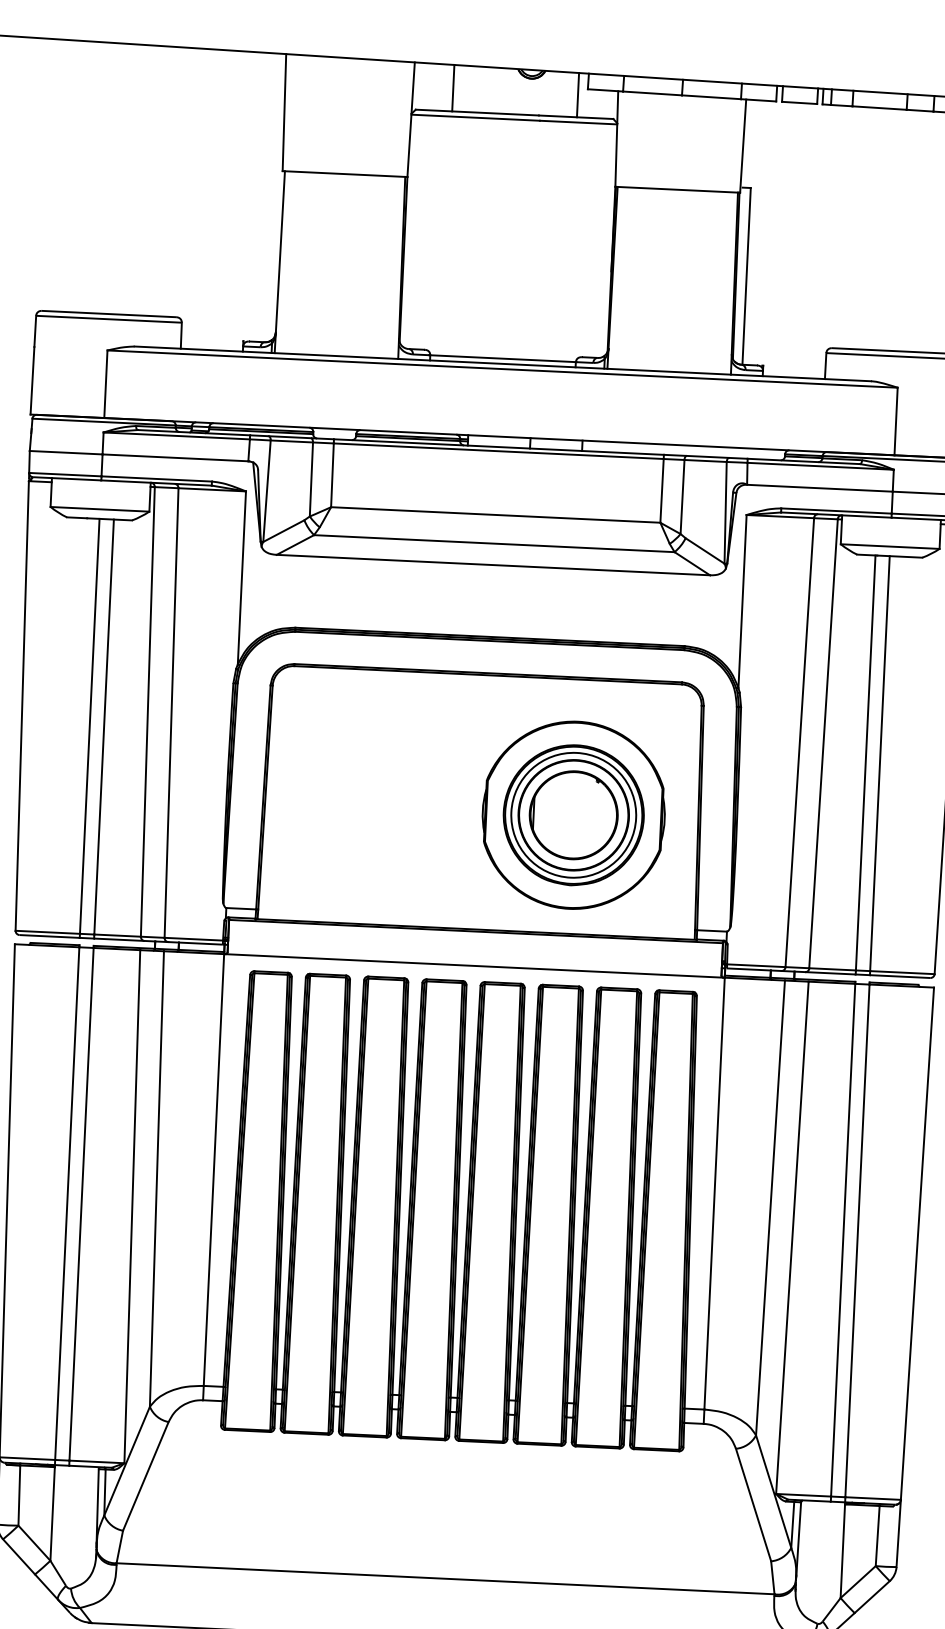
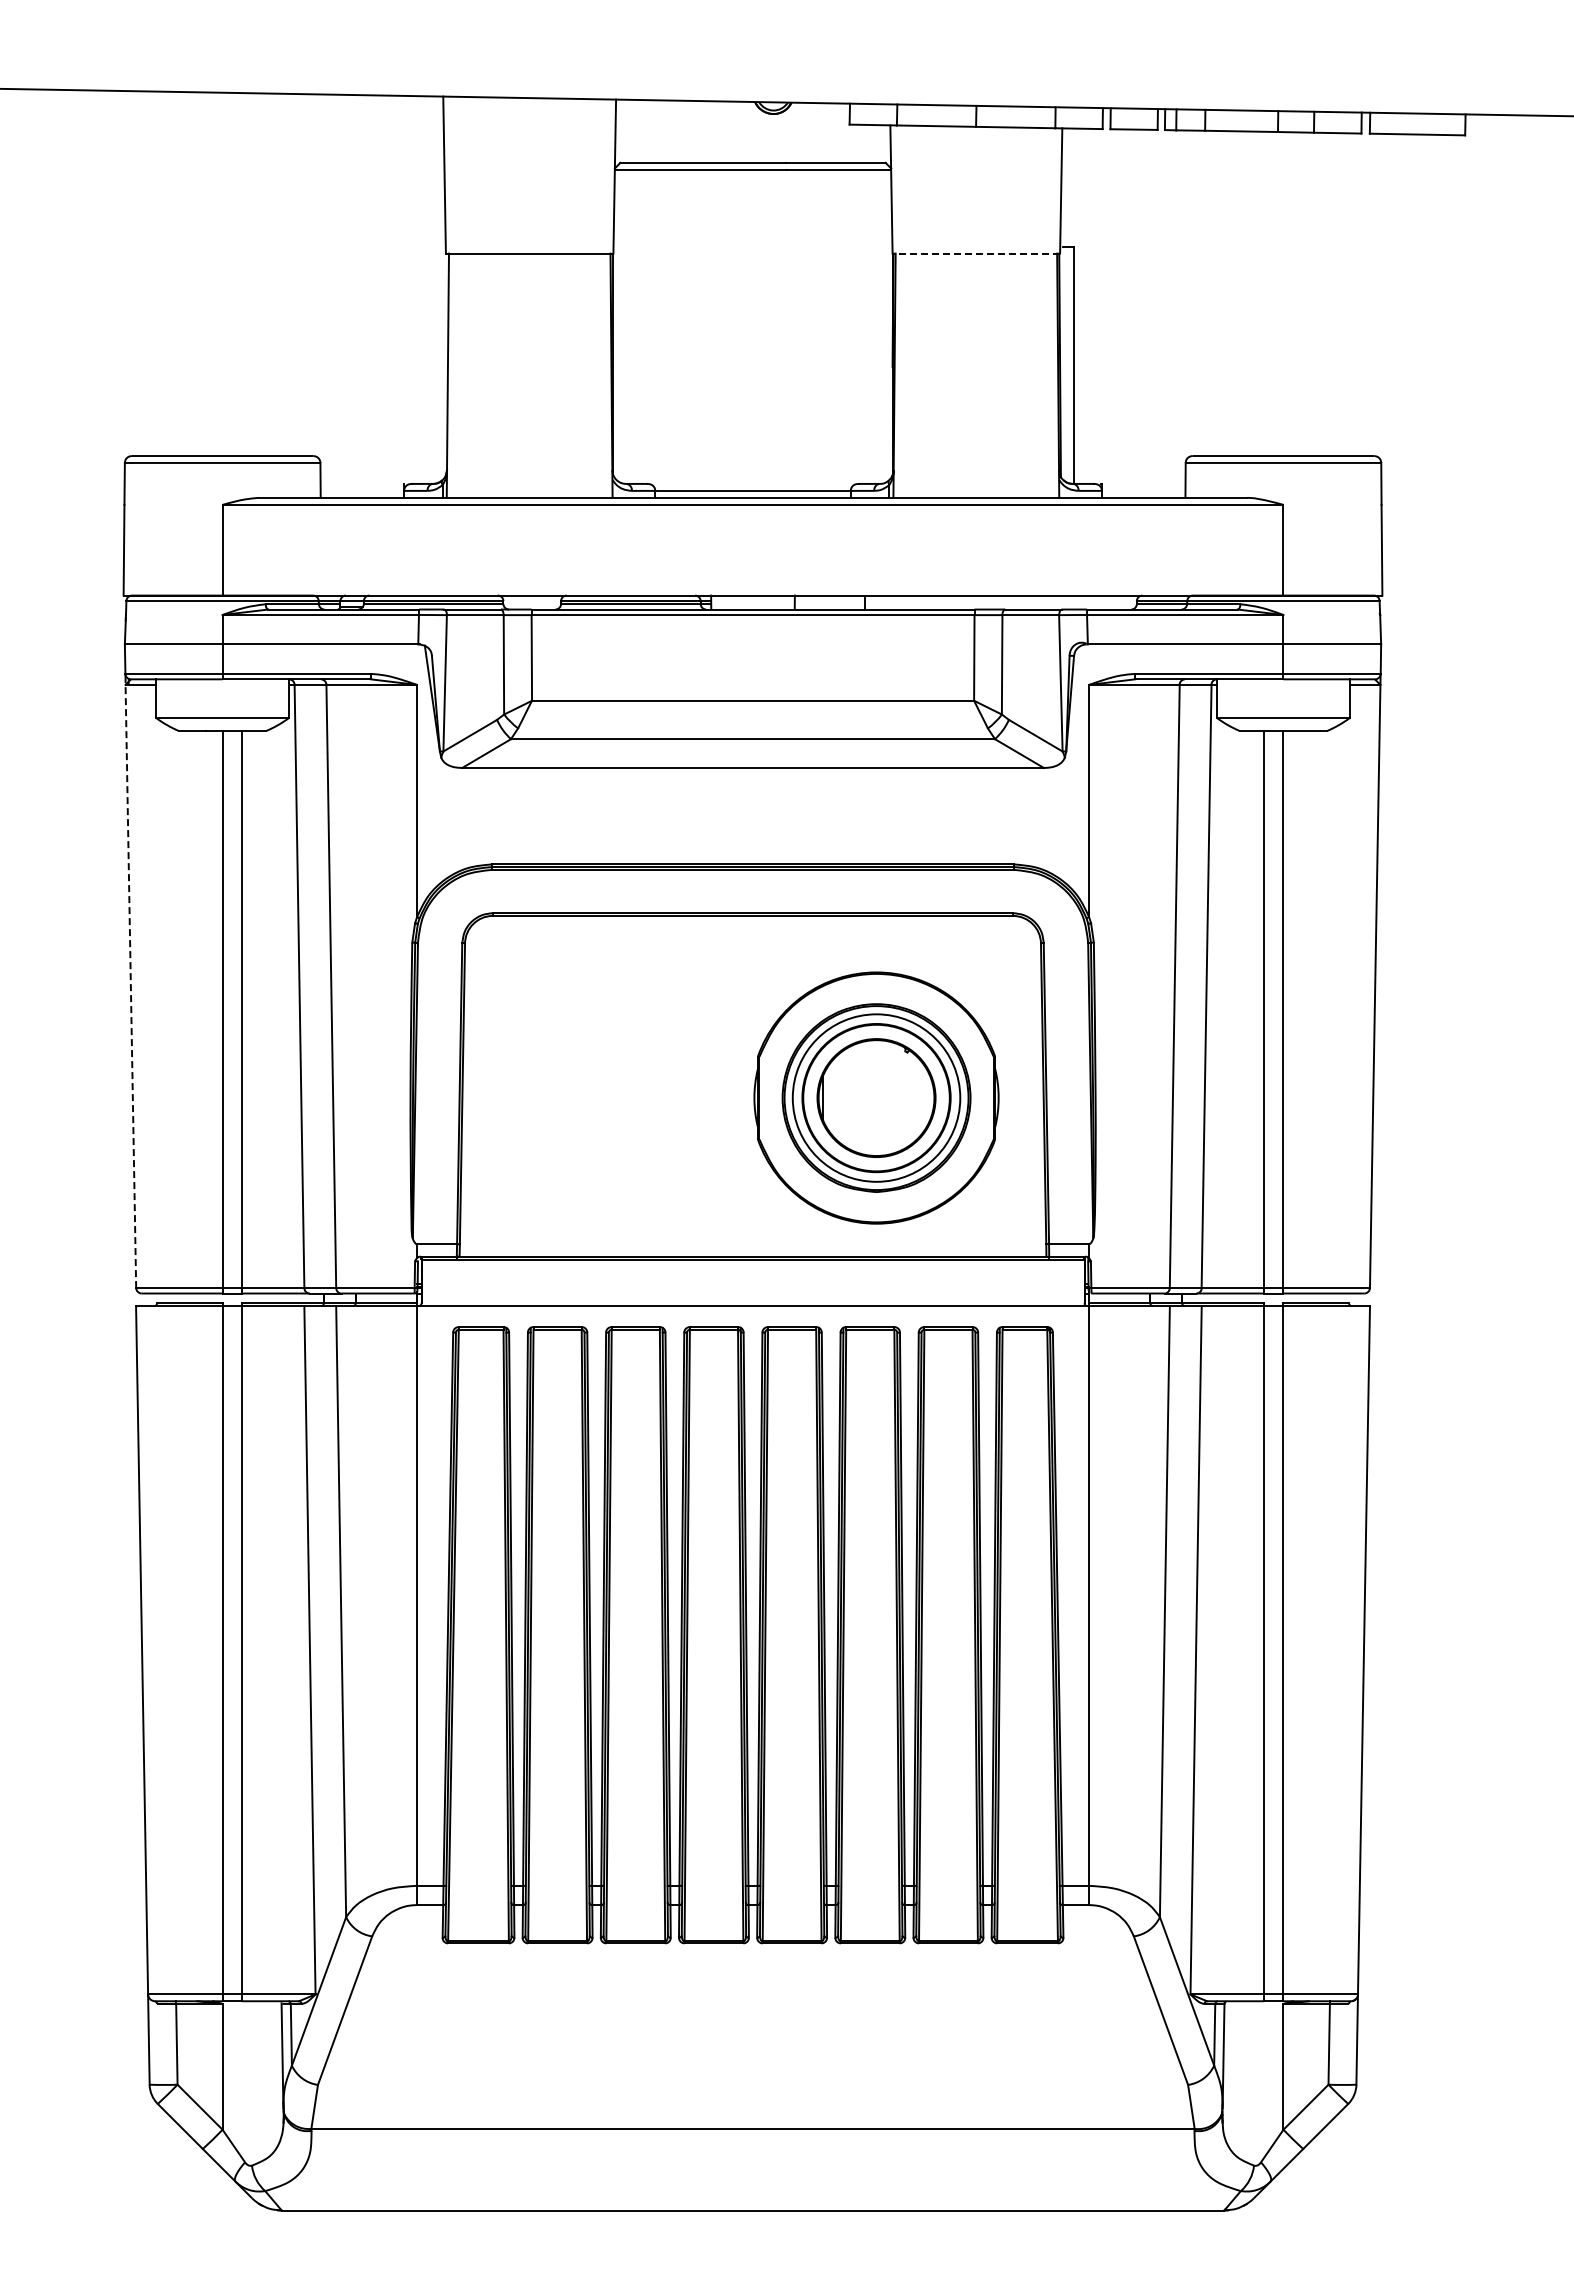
line: (453, 88) -> (669, 131), removed
line: (577, 94) -> (836, 132), removed
line: (677, 189) -> (976, 253), solid -> dashed
line: (21, 705) -> (130, 986), solid -> dashed

